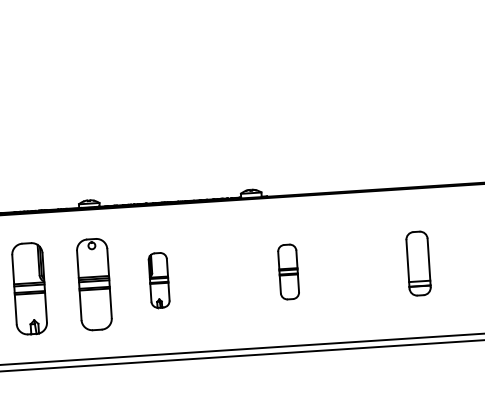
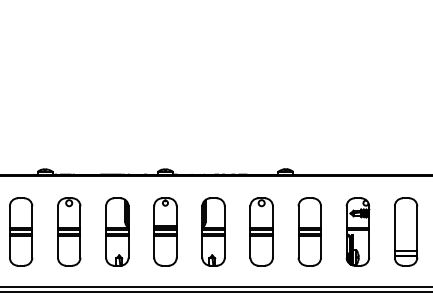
part: (418, 262) -> (406, 231), size x1.43
part: (352, 267) -> (357, 231), added
part: (288, 271) -> (309, 231), size x1.67
part: (223, 275) -> (261, 231), added
part: (159, 279) -> (213, 231), size x1.67

